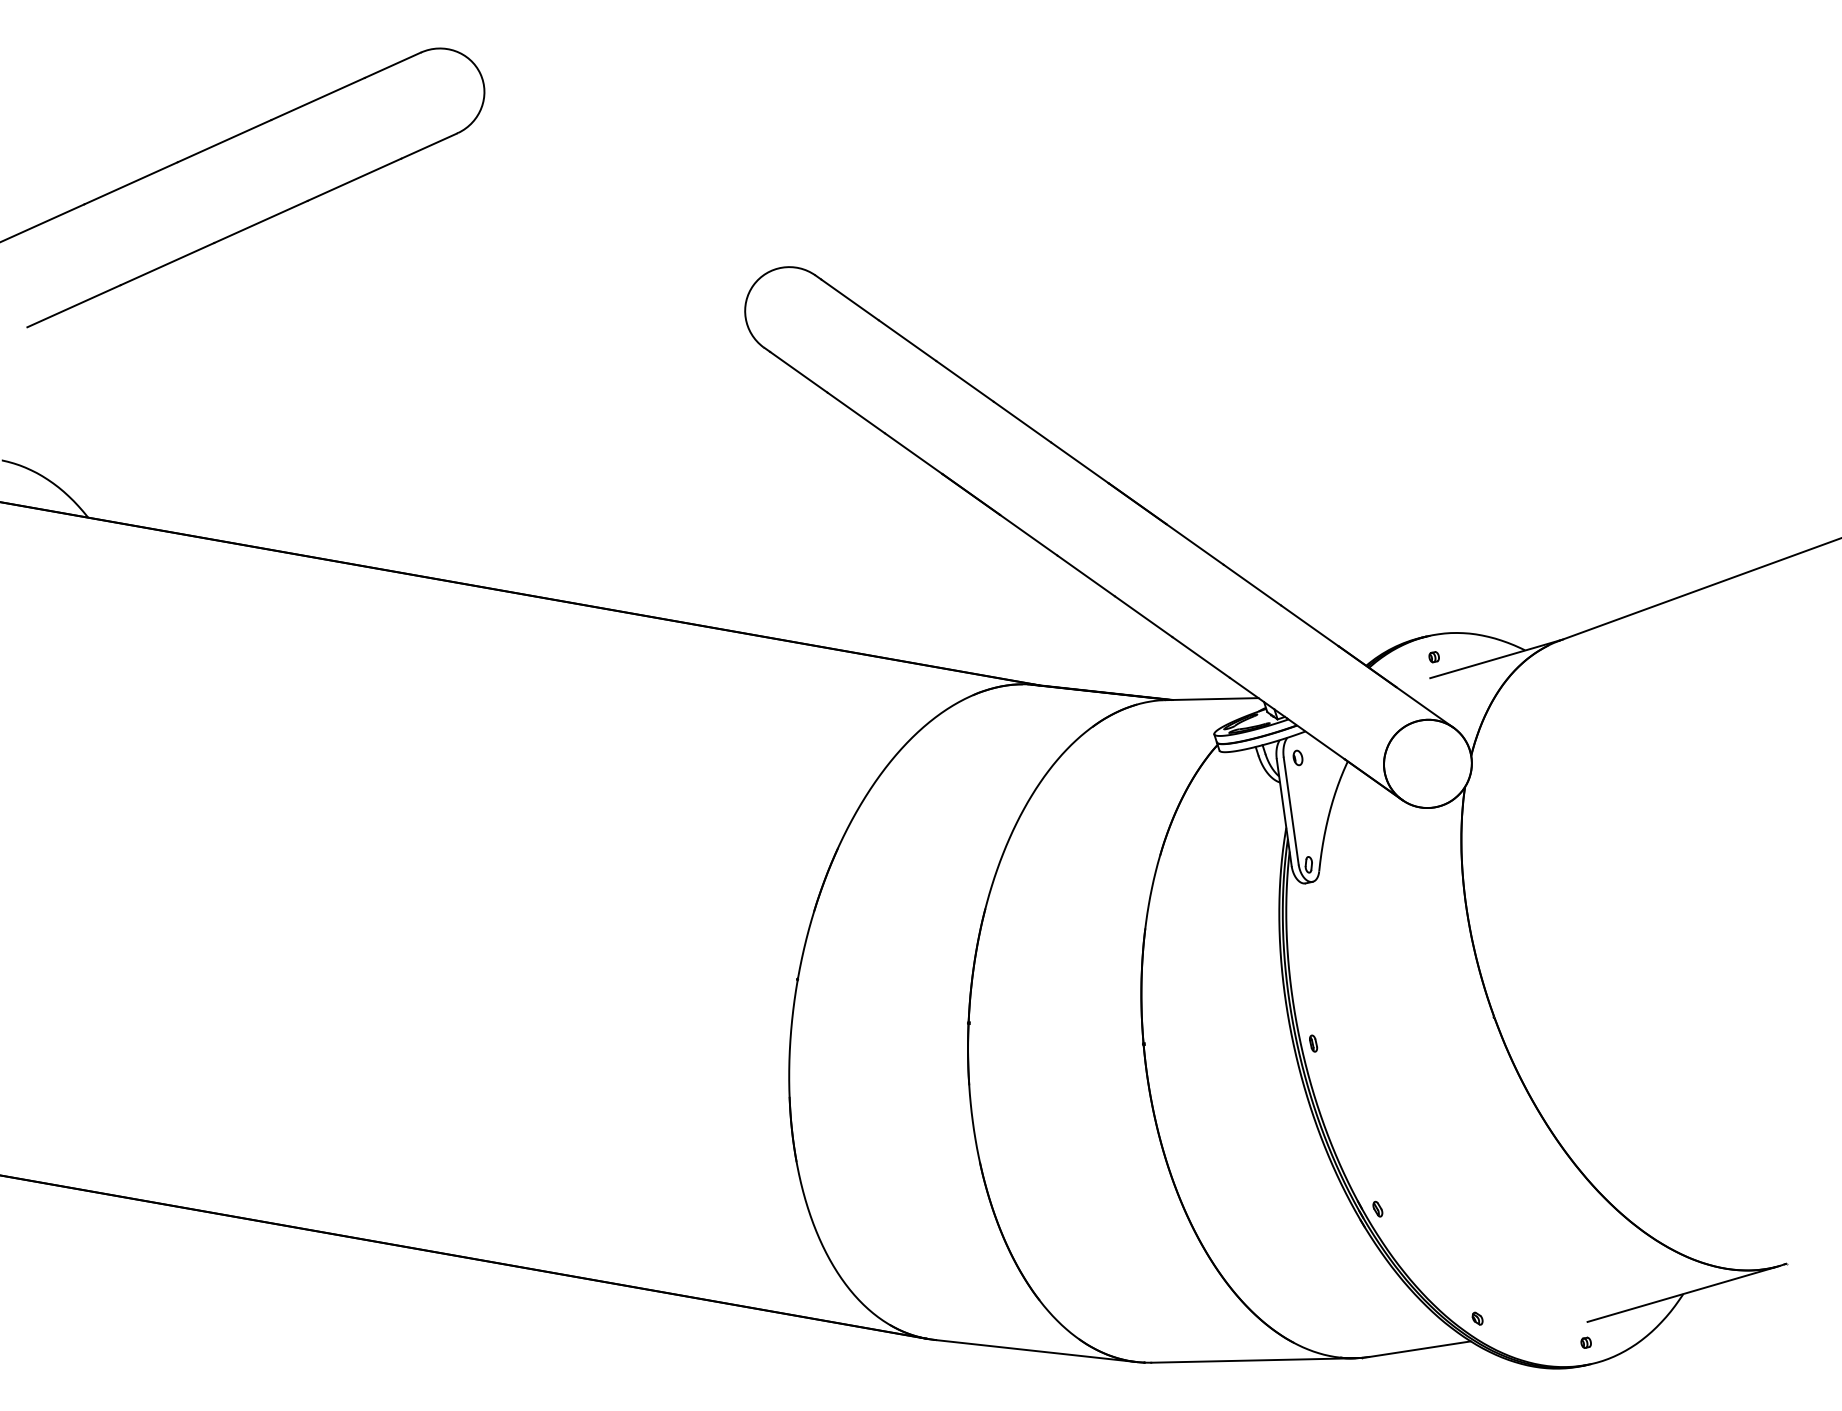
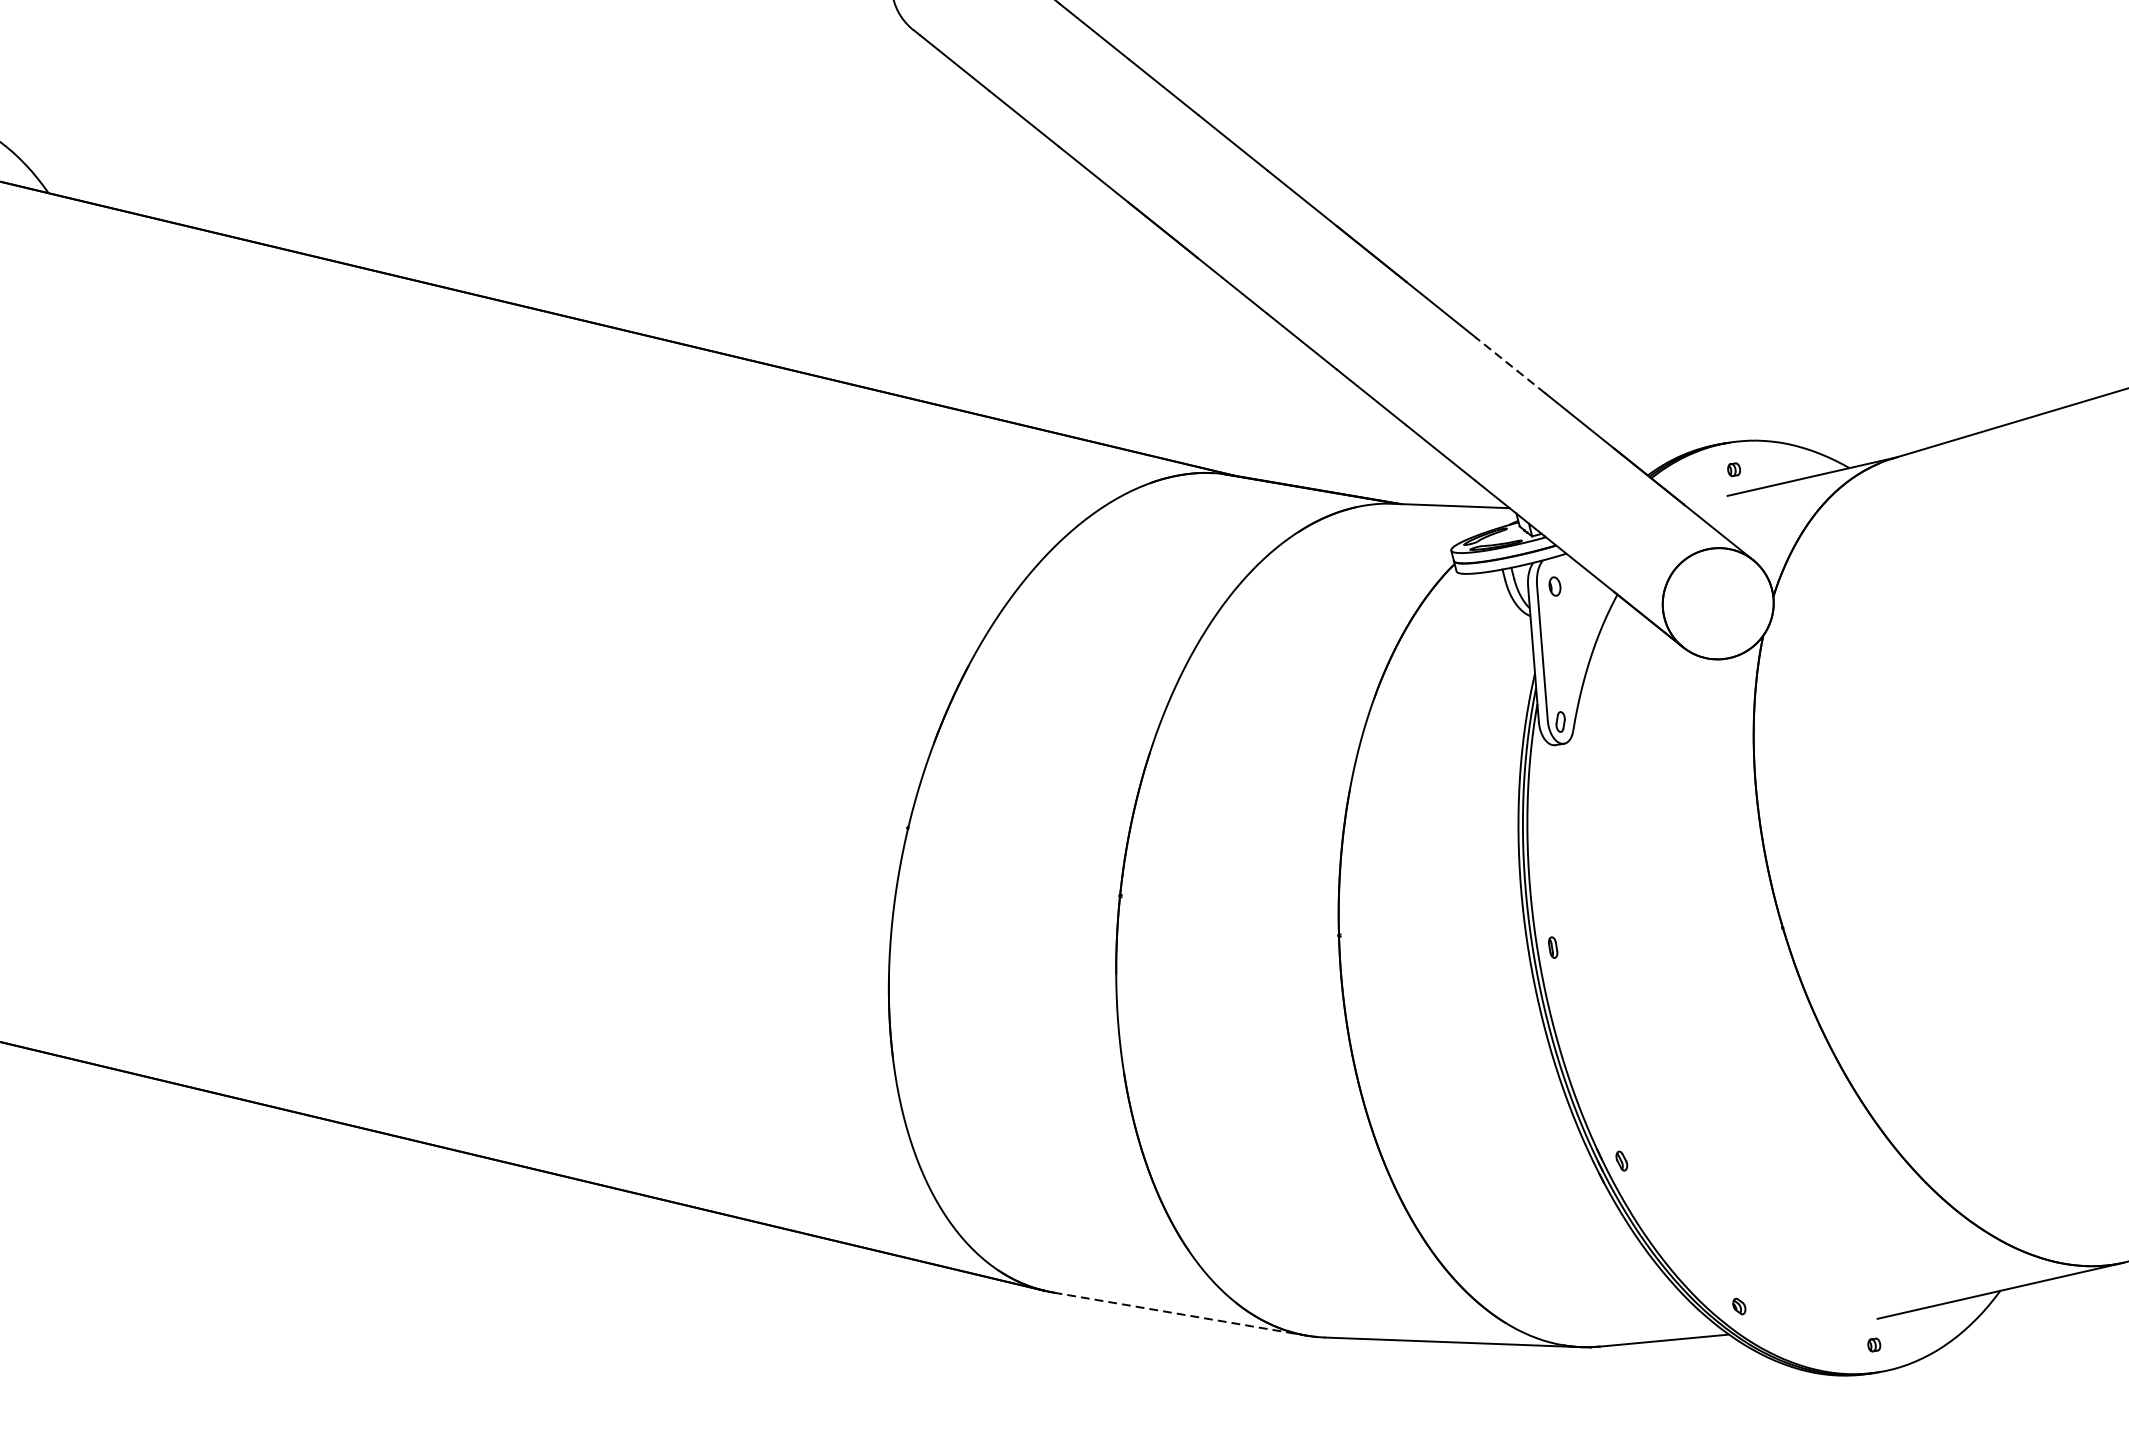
line: (1252, 584) -> (1510, 364), solid -> dashed
line: (1035, 1351) -> (1179, 1314), solid -> dashed

